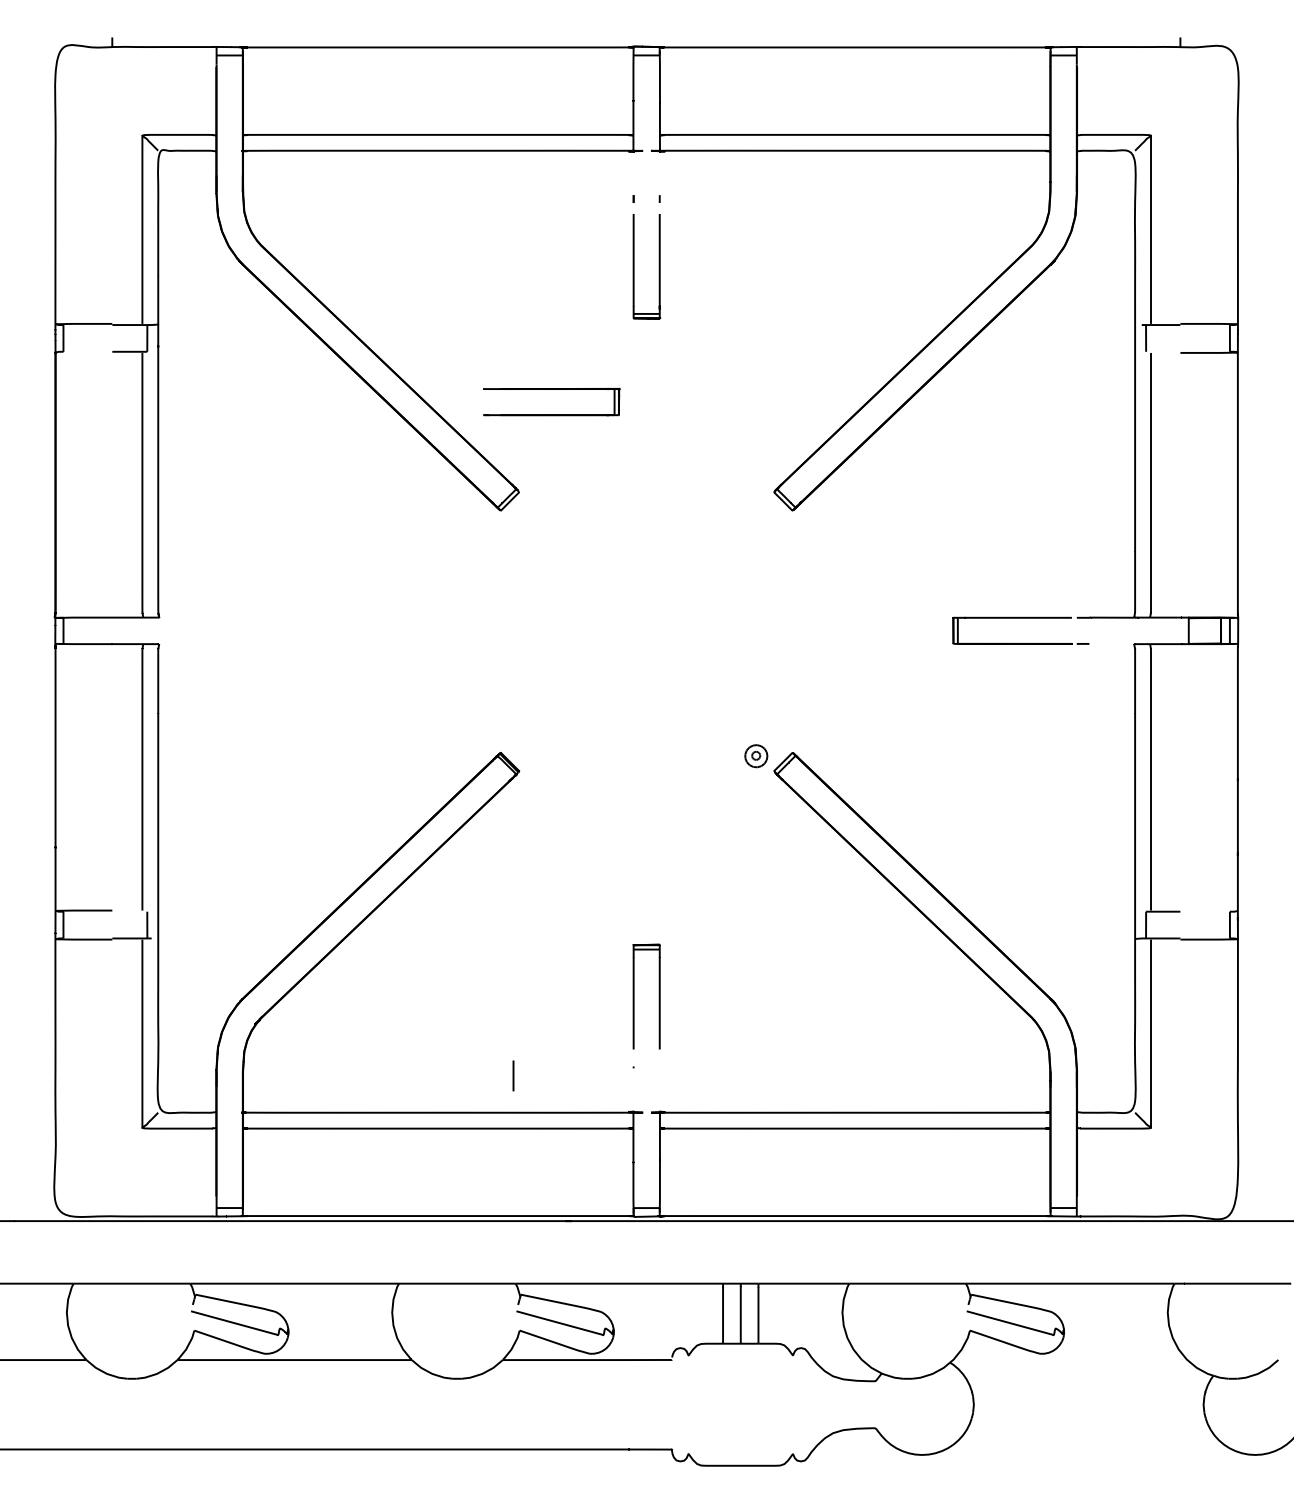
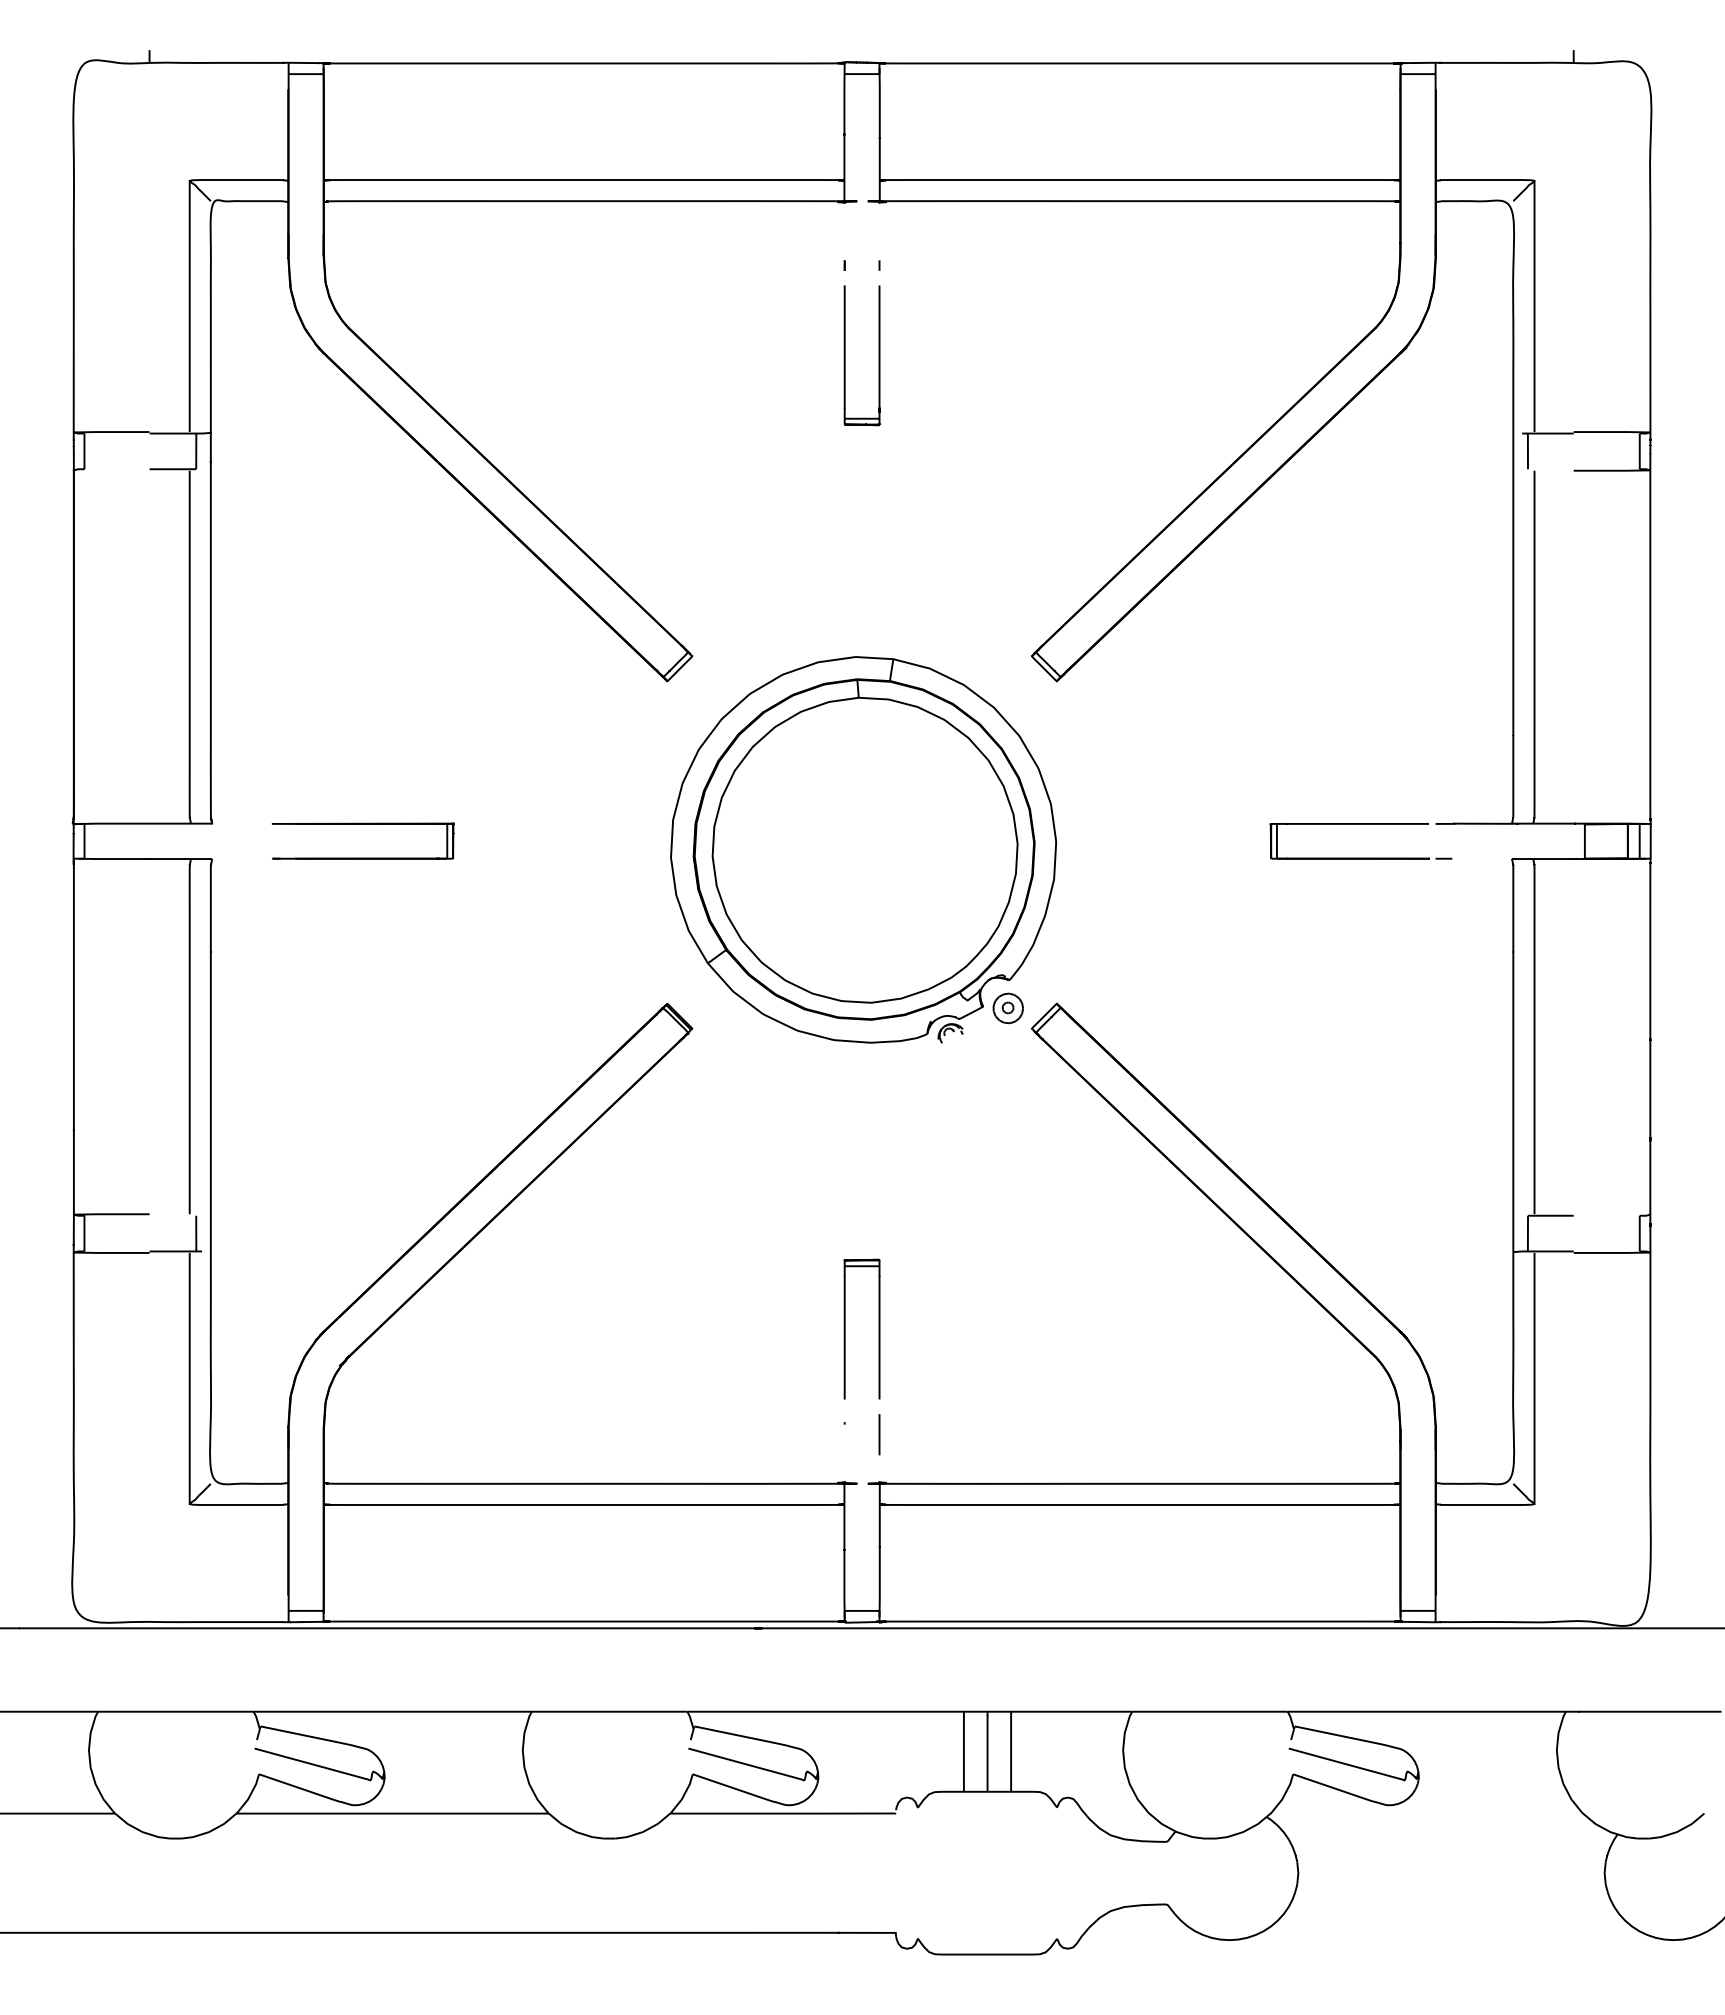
part: (551, 389) -> (362, 824), moved
part: (647, 637) -> (863, 849), added
line: (513, 1075) -> (879, 1434), moved

